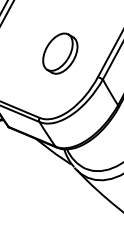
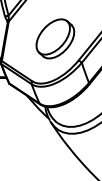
part: (60, 53) -> (55, 38), size x1.43

